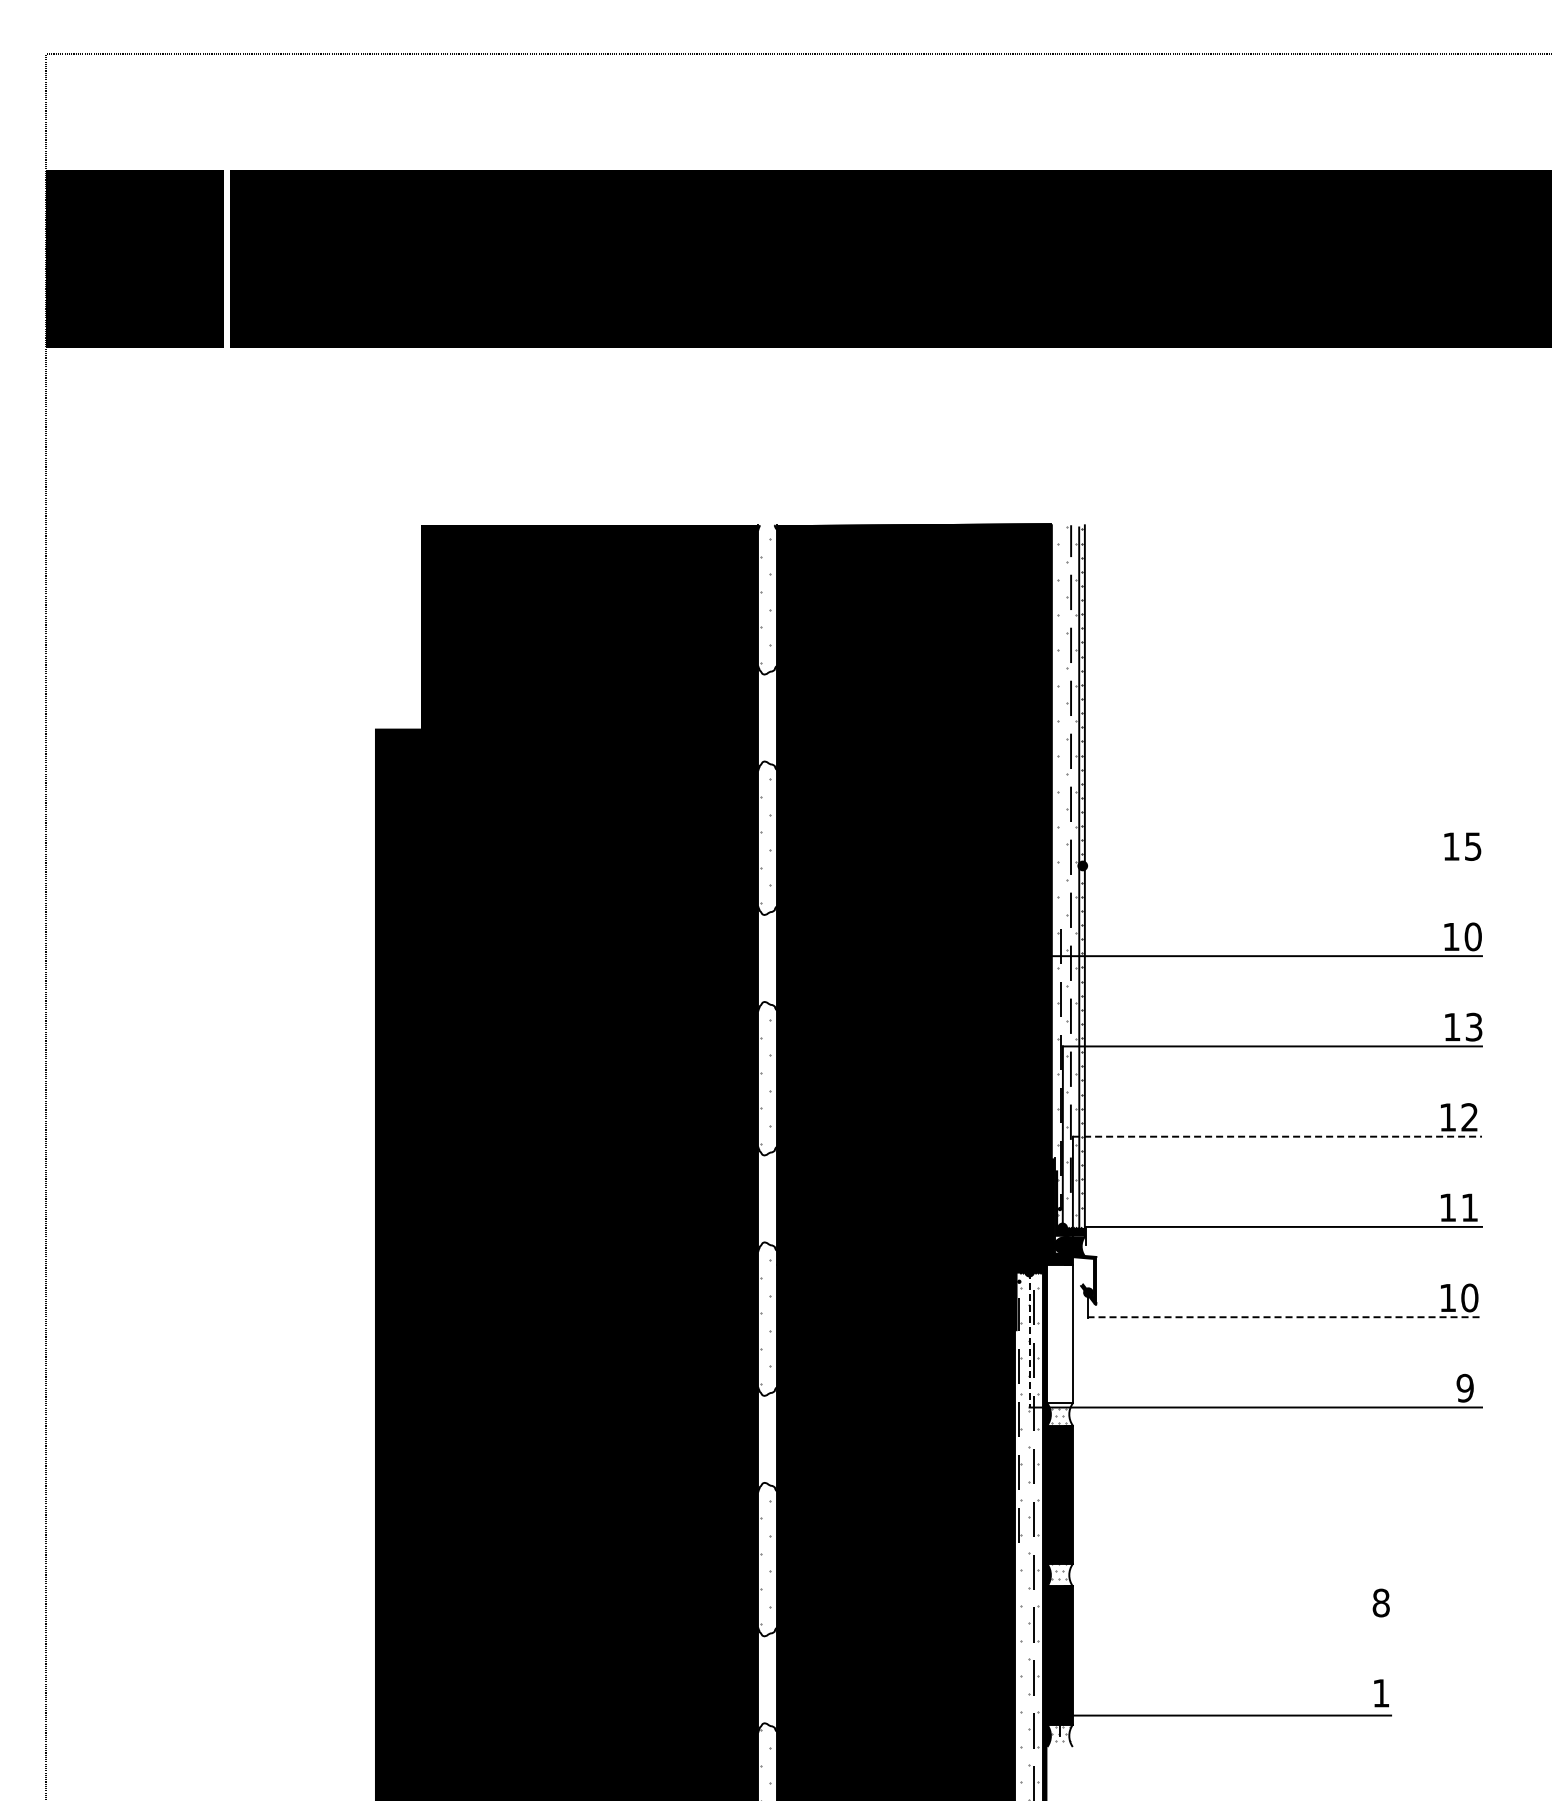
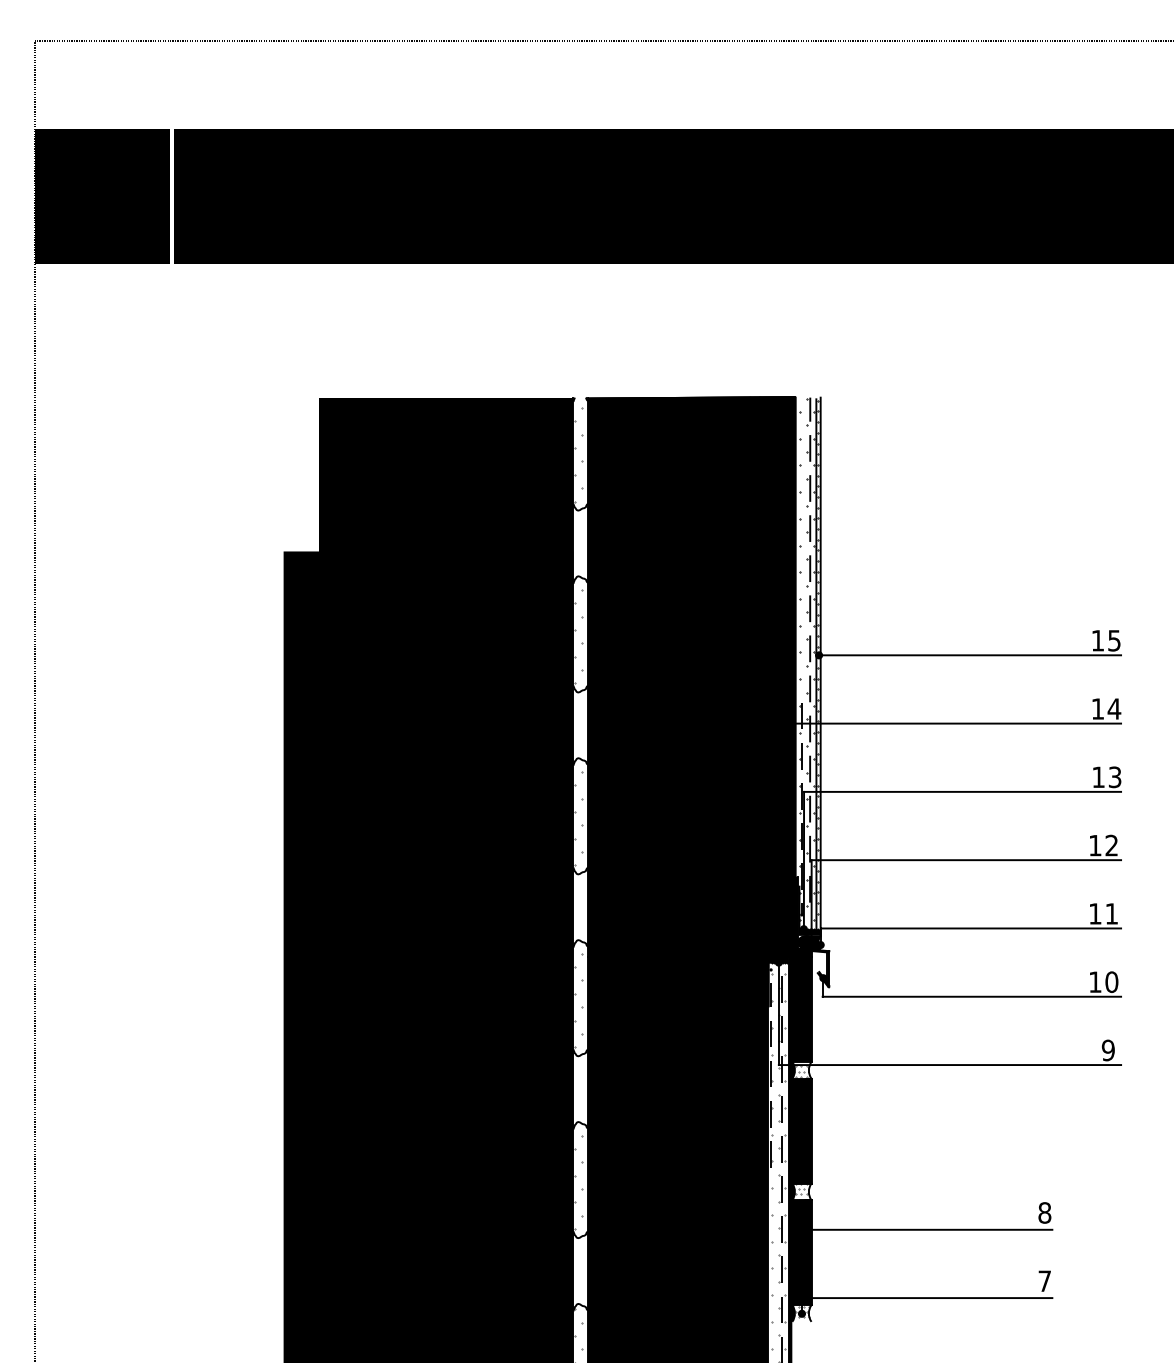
line: (1281, 865) -> (969, 655), added
hatch: (1066, 879) -> (806, 665), added
text: (1473, 936) -> (1114, 708), 10 -> 14
line: (1278, 1136) -> (967, 860), dashed -> solid
fill: (1084, 1248) -> (820, 944), added
line: (1285, 1317) -> (972, 996), dashed -> solid
fill: (1059, 1333) -> (801, 1009), added
line: (1029, 1339) -> (778, 1013), dashed -> solid
line: (1225, 1625) -> (927, 1229), added
text: (1381, 1693) -> (1045, 1281), 1 -> 7
fill: (1059, 1735) -> (801, 1313), added

